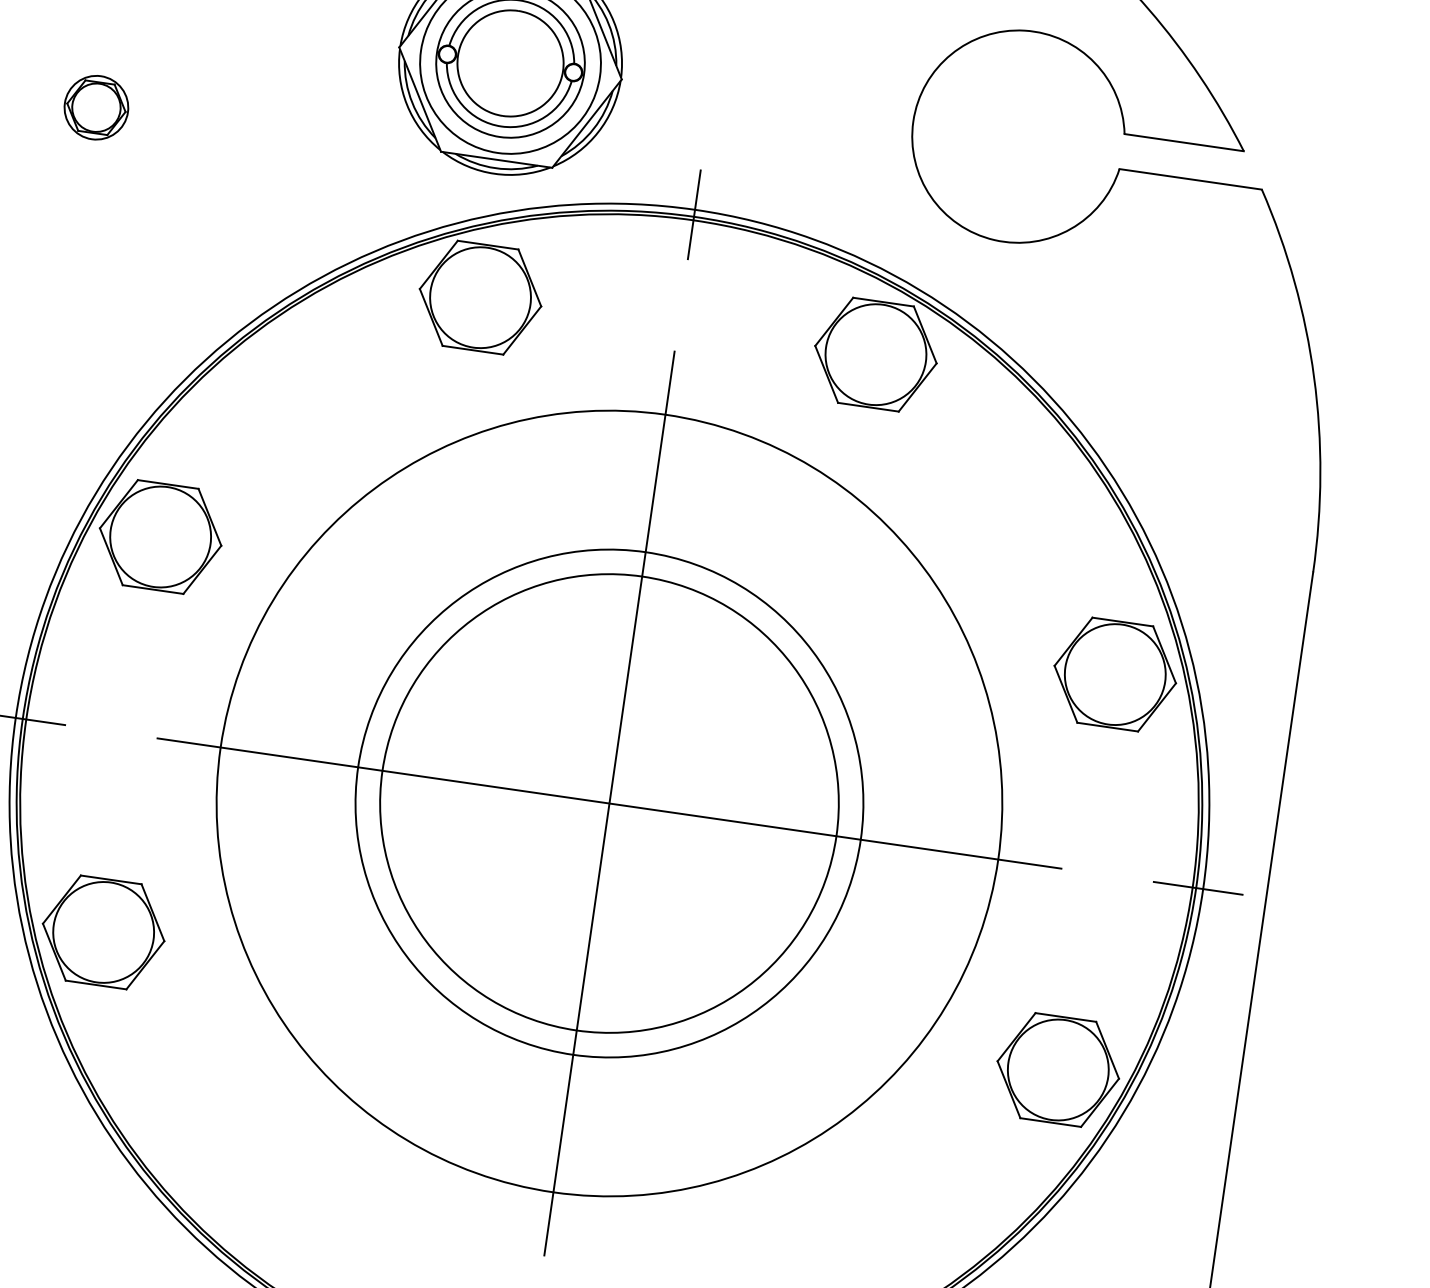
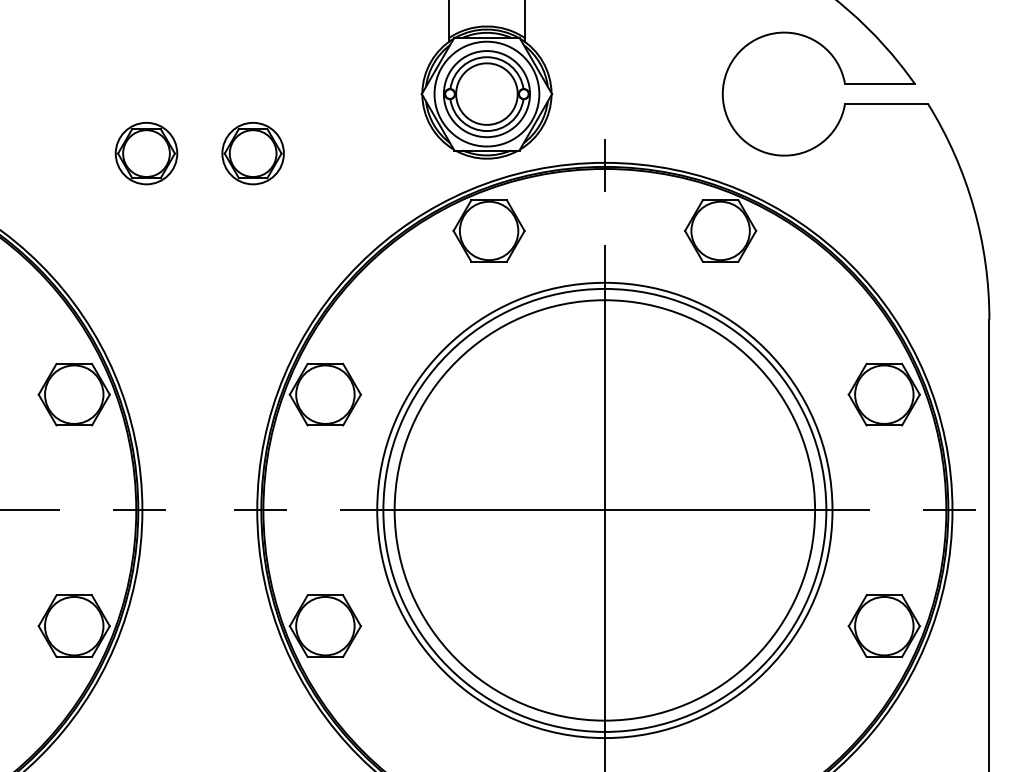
part: (95, 107) -> (252, 153), size x1.67
circle: (609, 801) -> (604, 509), size x1.67
circle: (608, 803) -> (604, 510), size x1.43

